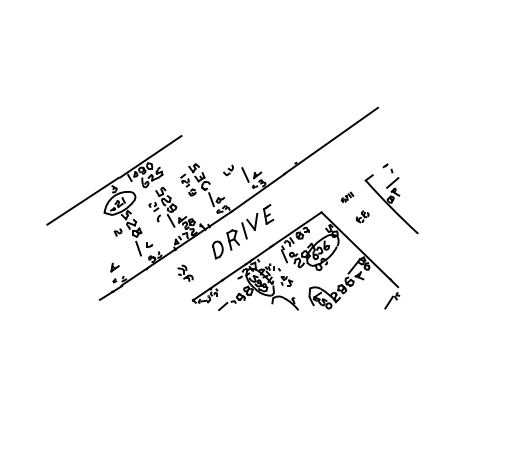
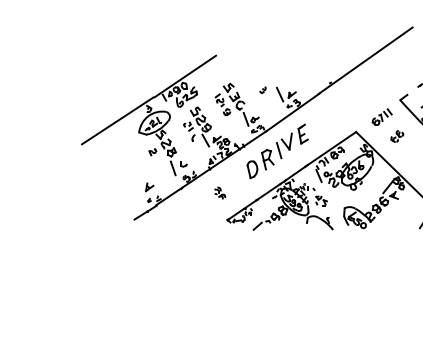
part: (227, 170) -> (262, 90), size x0.62
part: (347, 197) -> (382, 117), size x1.67
part: (185, 273) -> (220, 193), size x0.71

